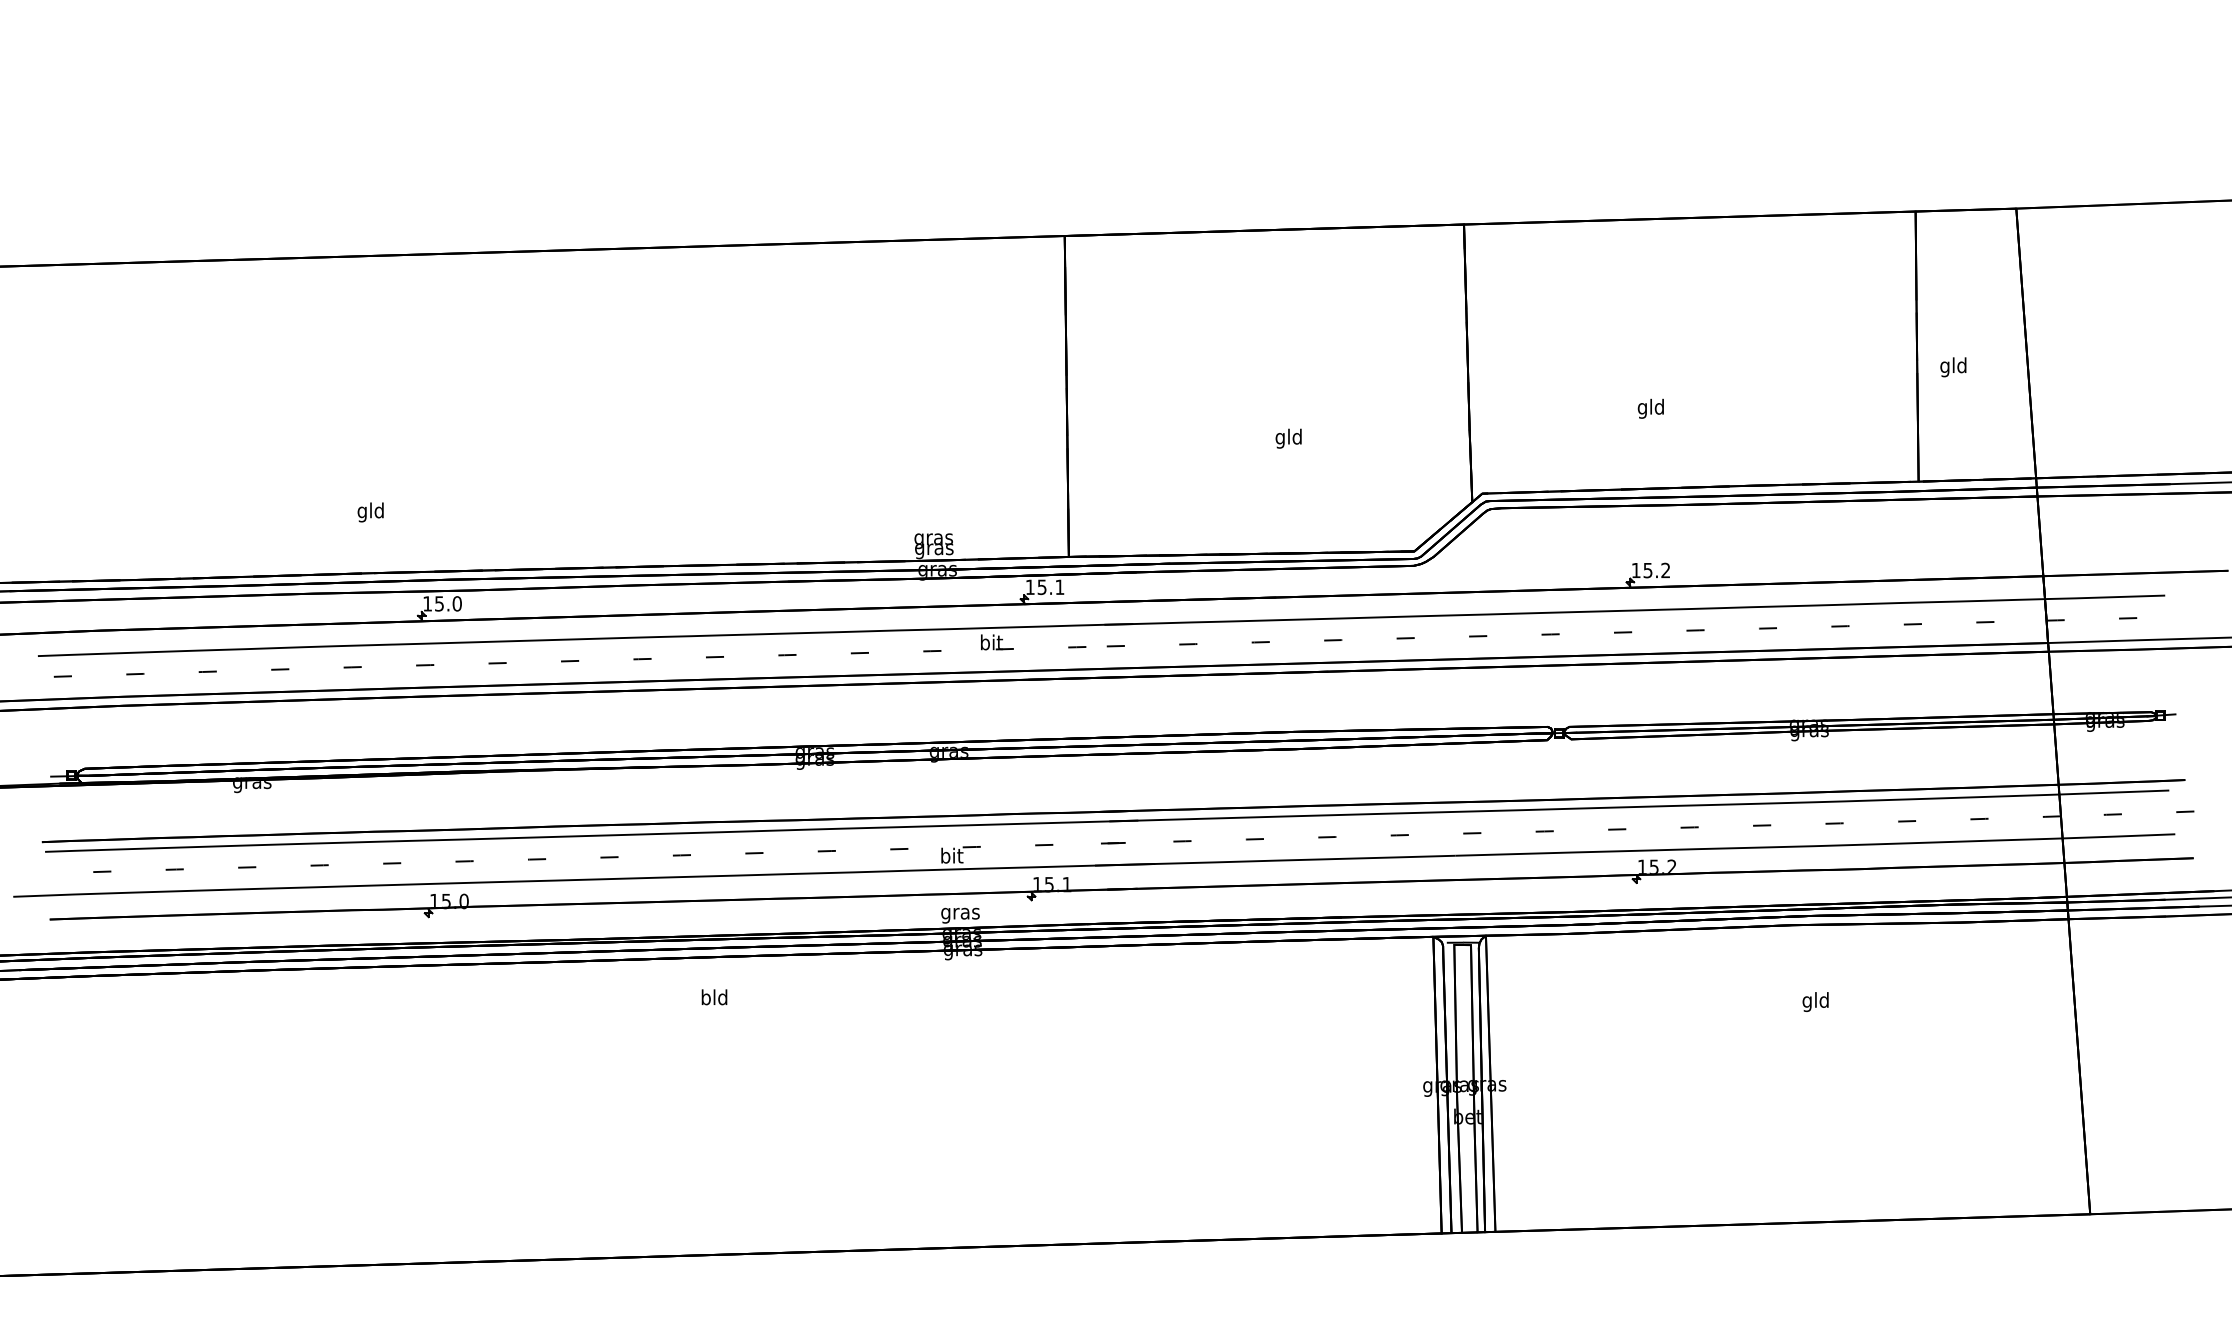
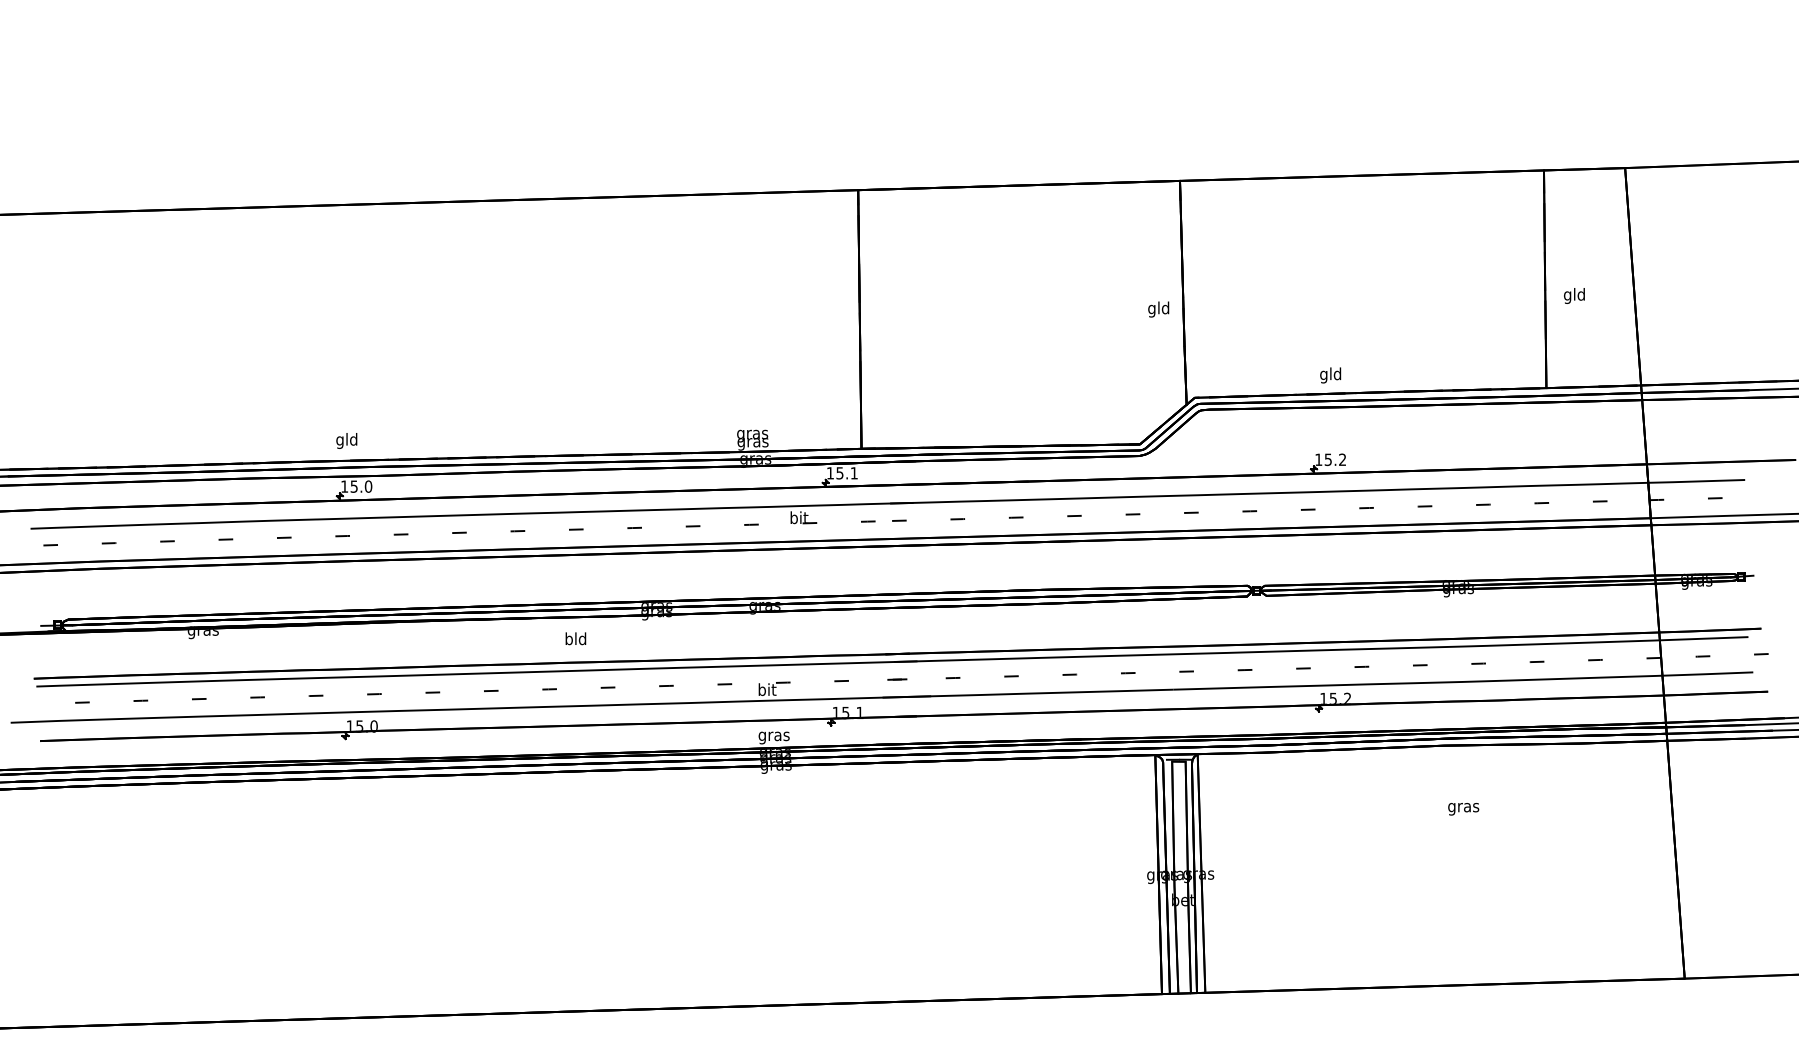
text: (1650, 408) -> (1330, 375), moved
text: (1288, 438) -> (1158, 309), moved
text: (370, 511) -> (346, 440), moved
text: (714, 996) -> (575, 638), moved
text: (1815, 1001) -> (1463, 807), gld -> gras

